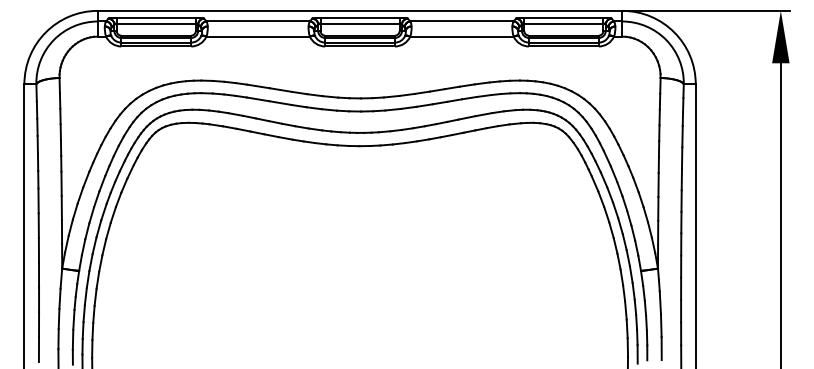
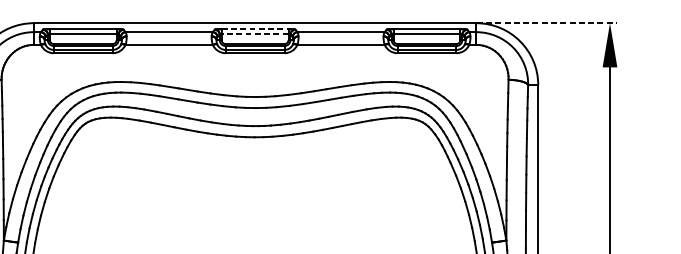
line: (706, 10) -> (547, 22), solid -> dashed
line: (360, 17) -> (255, 28), solid -> dashed
line: (360, 23) -> (255, 33), solid -> dashed

